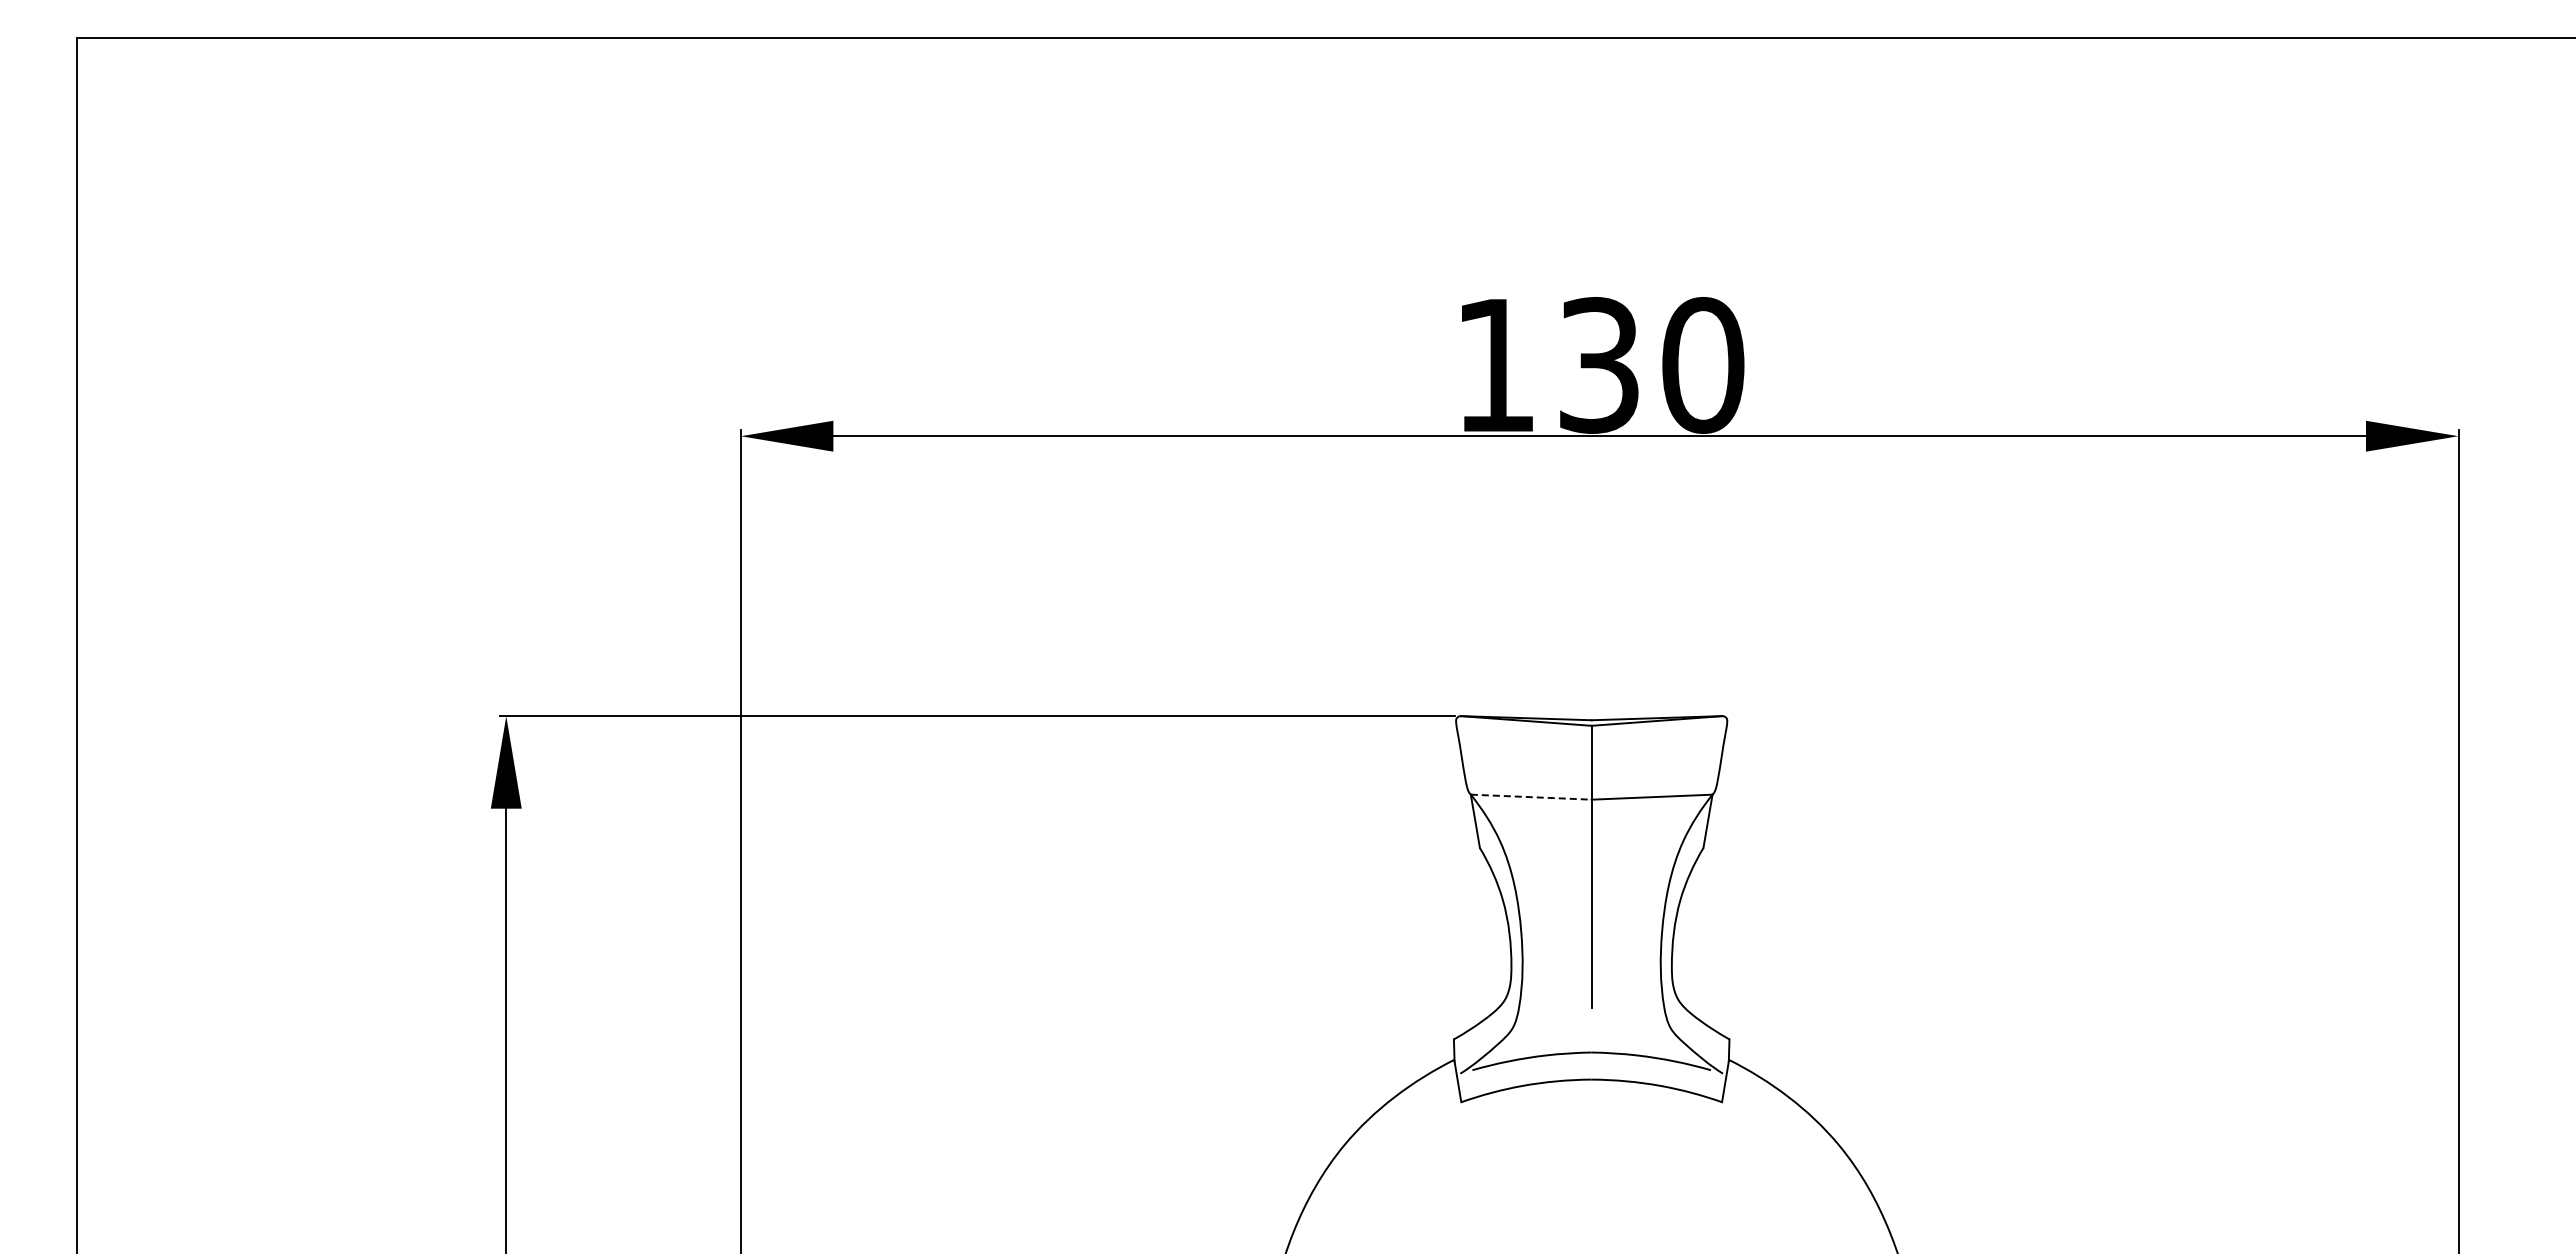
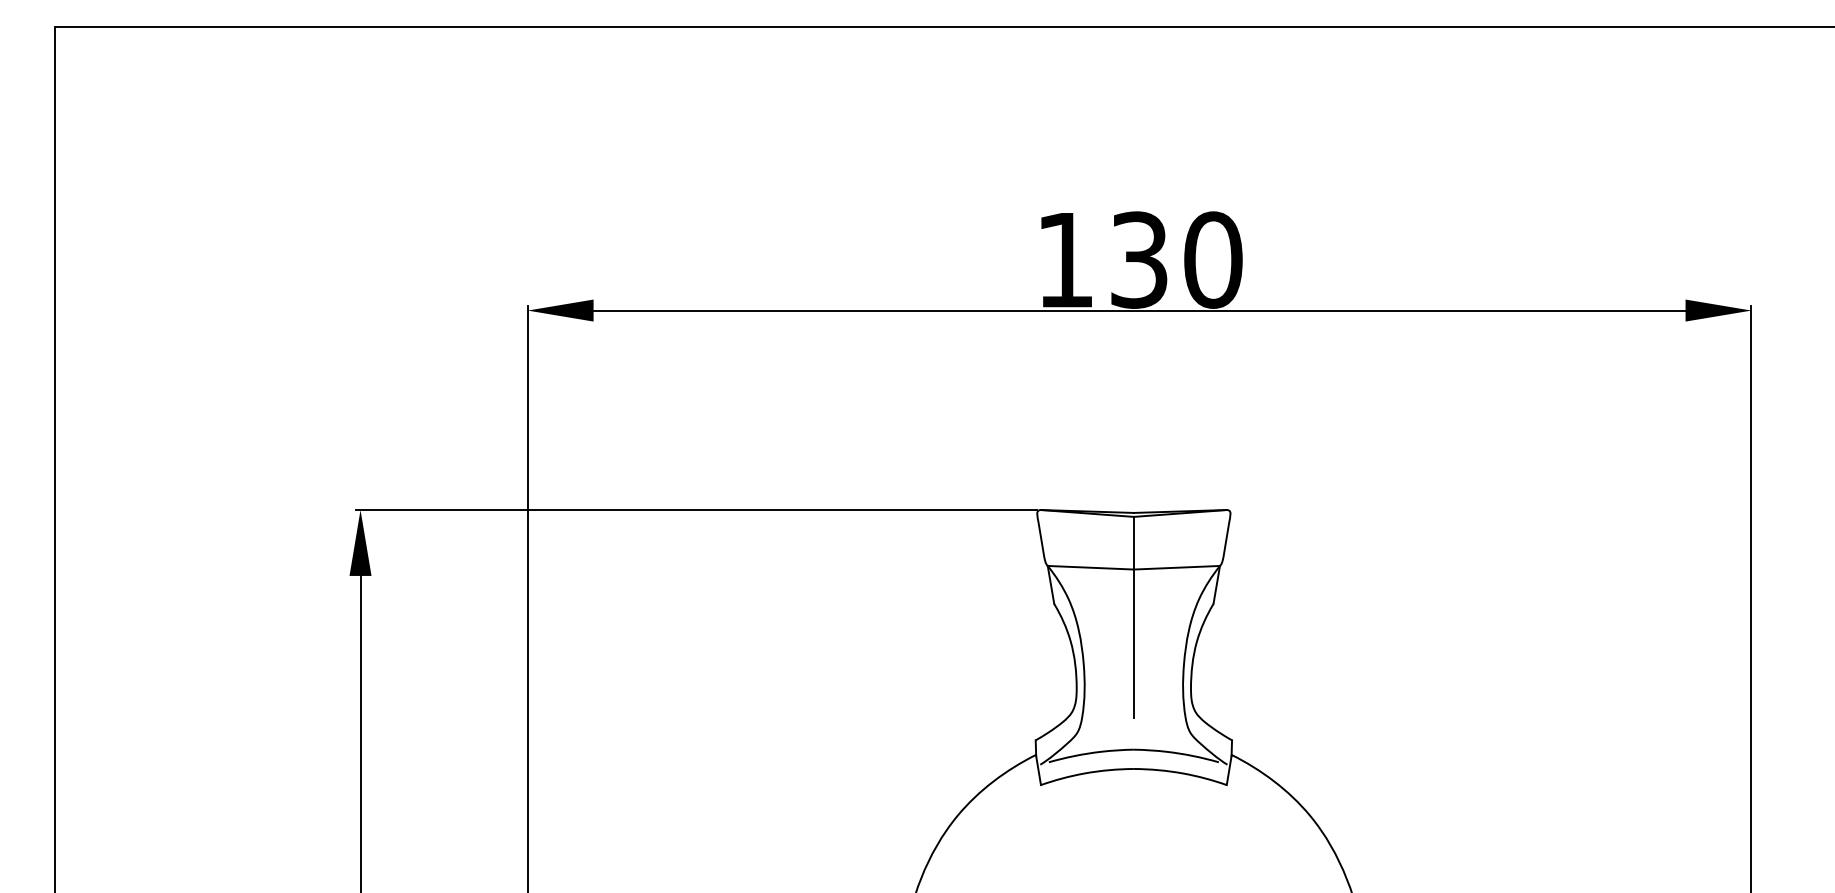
line: (1531, 797) -> (1090, 567), dashed -> solid

